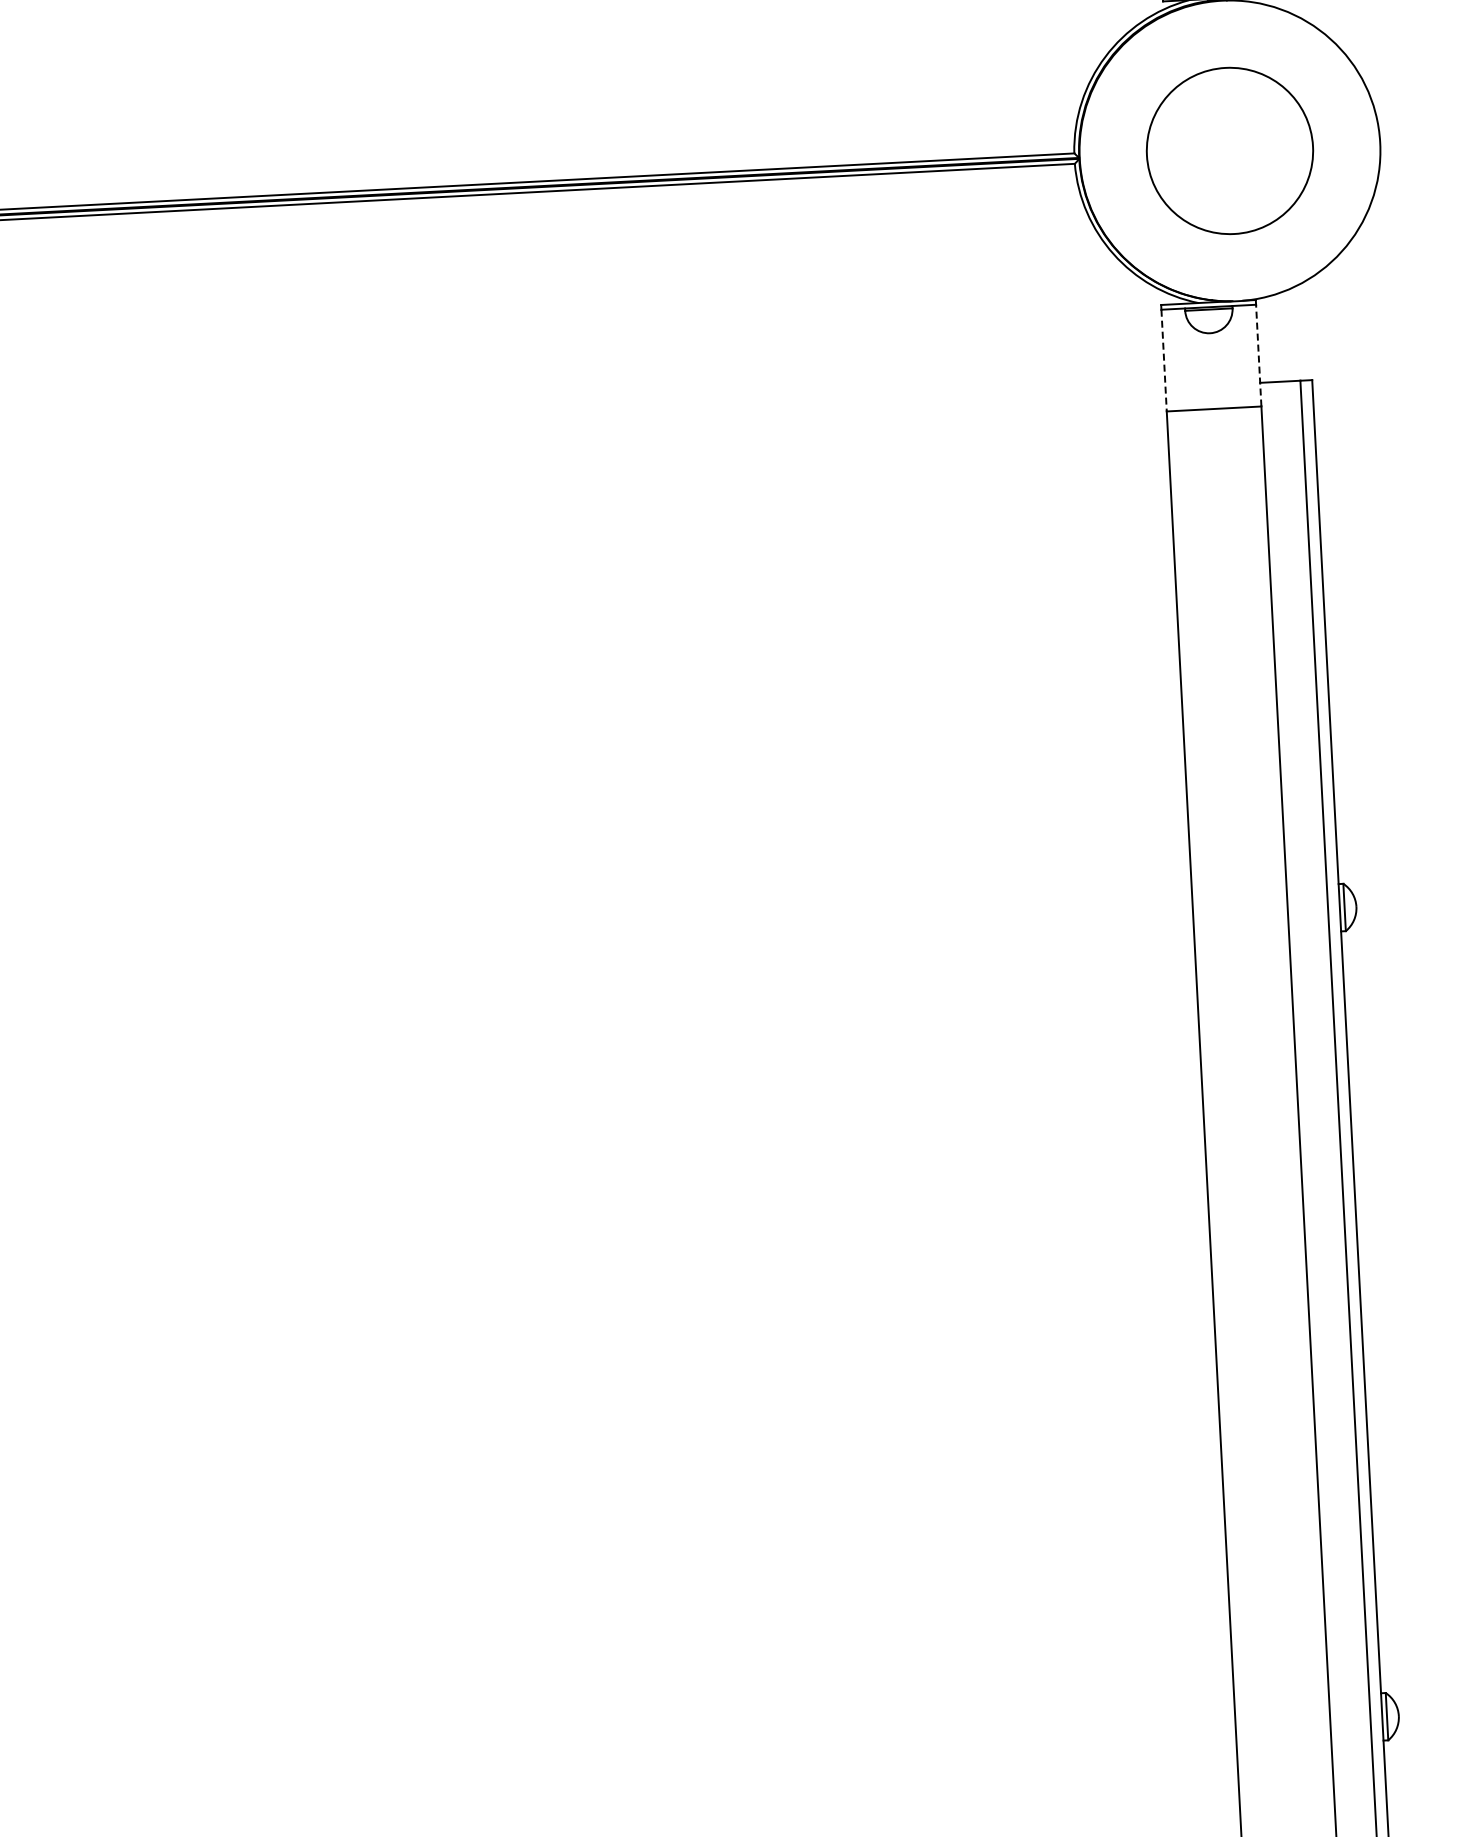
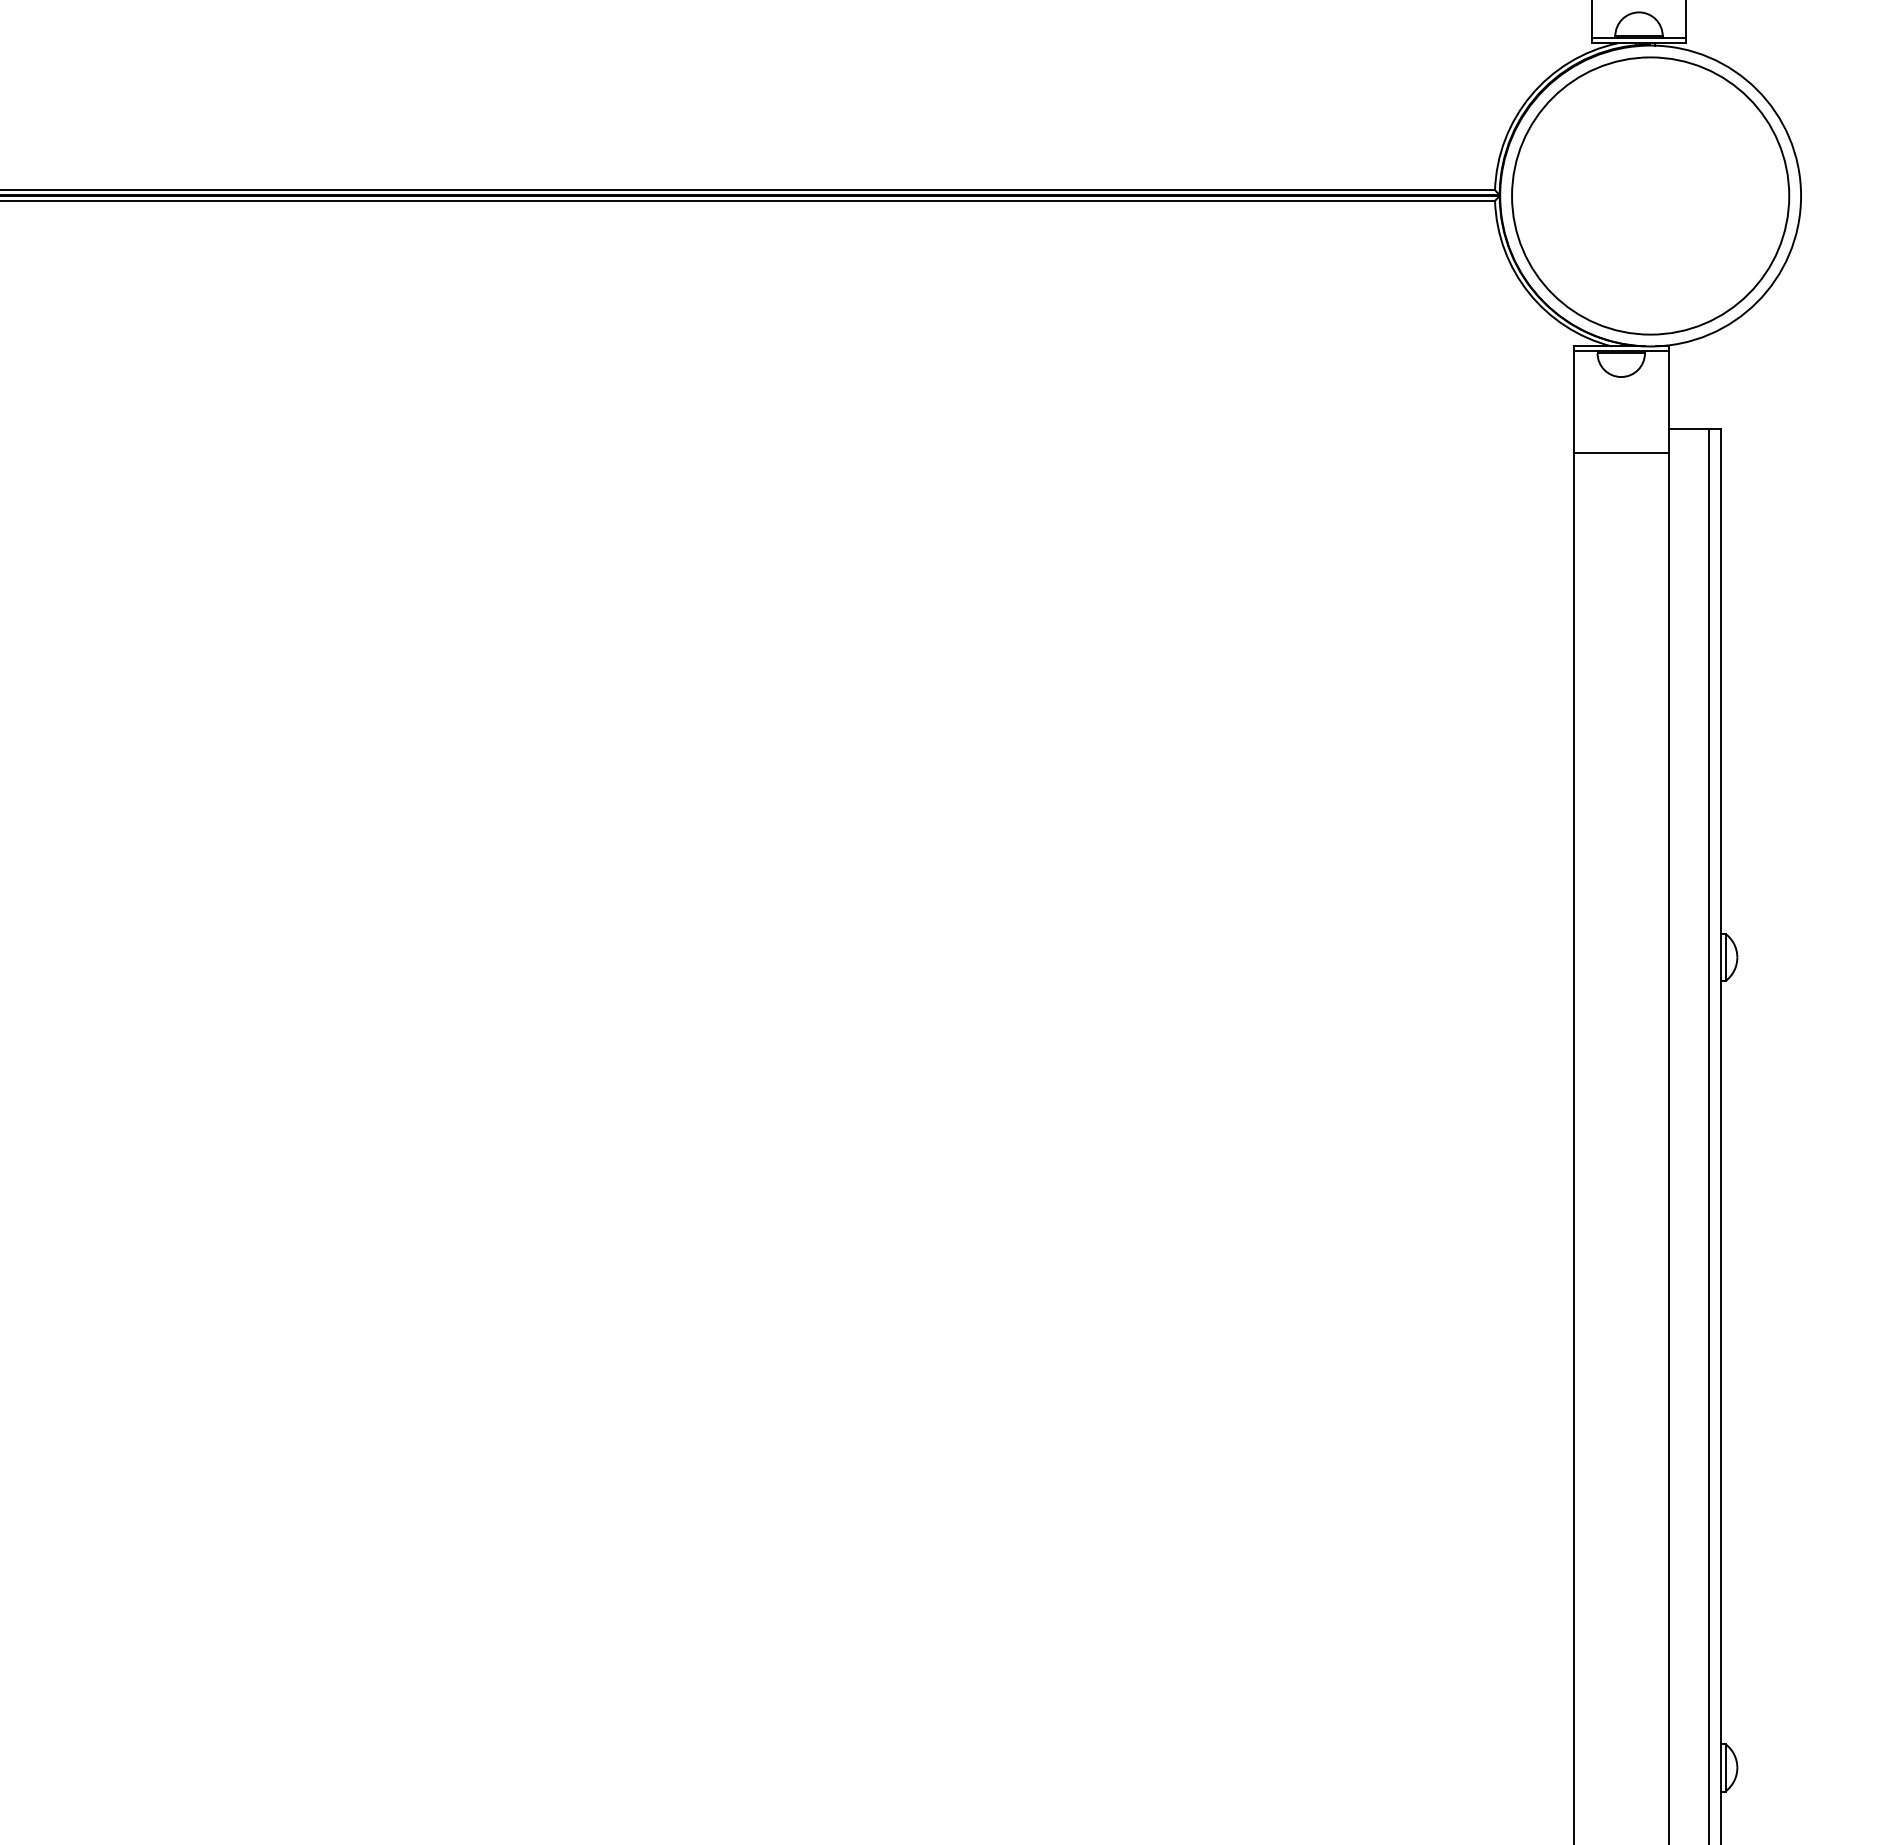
circle: (1229, 150) -> (1650, 195), size x1.67
line: (1258, 355) -> (1668, 401), dashed -> solid
line: (1163, 360) -> (1573, 401), dashed -> solid

